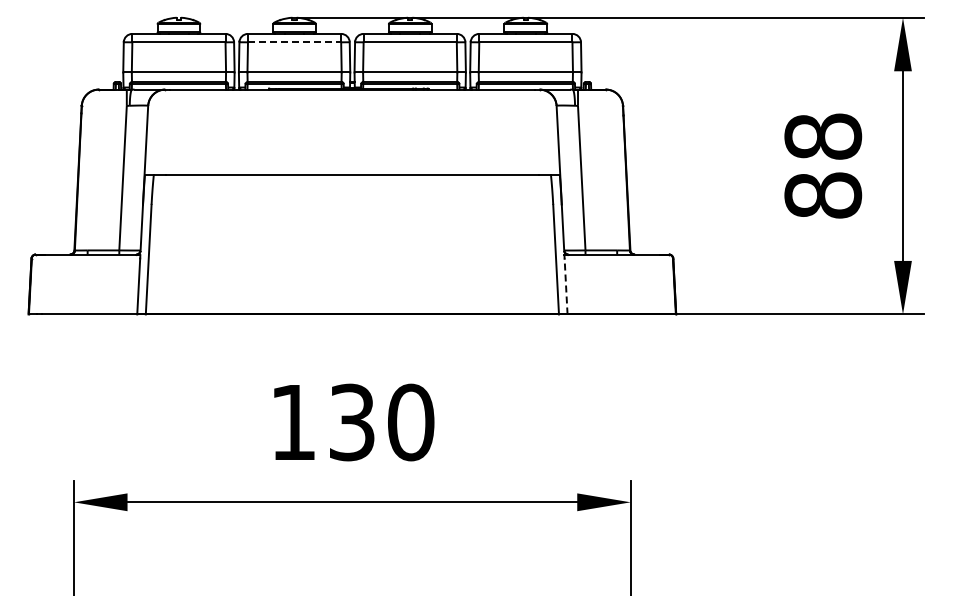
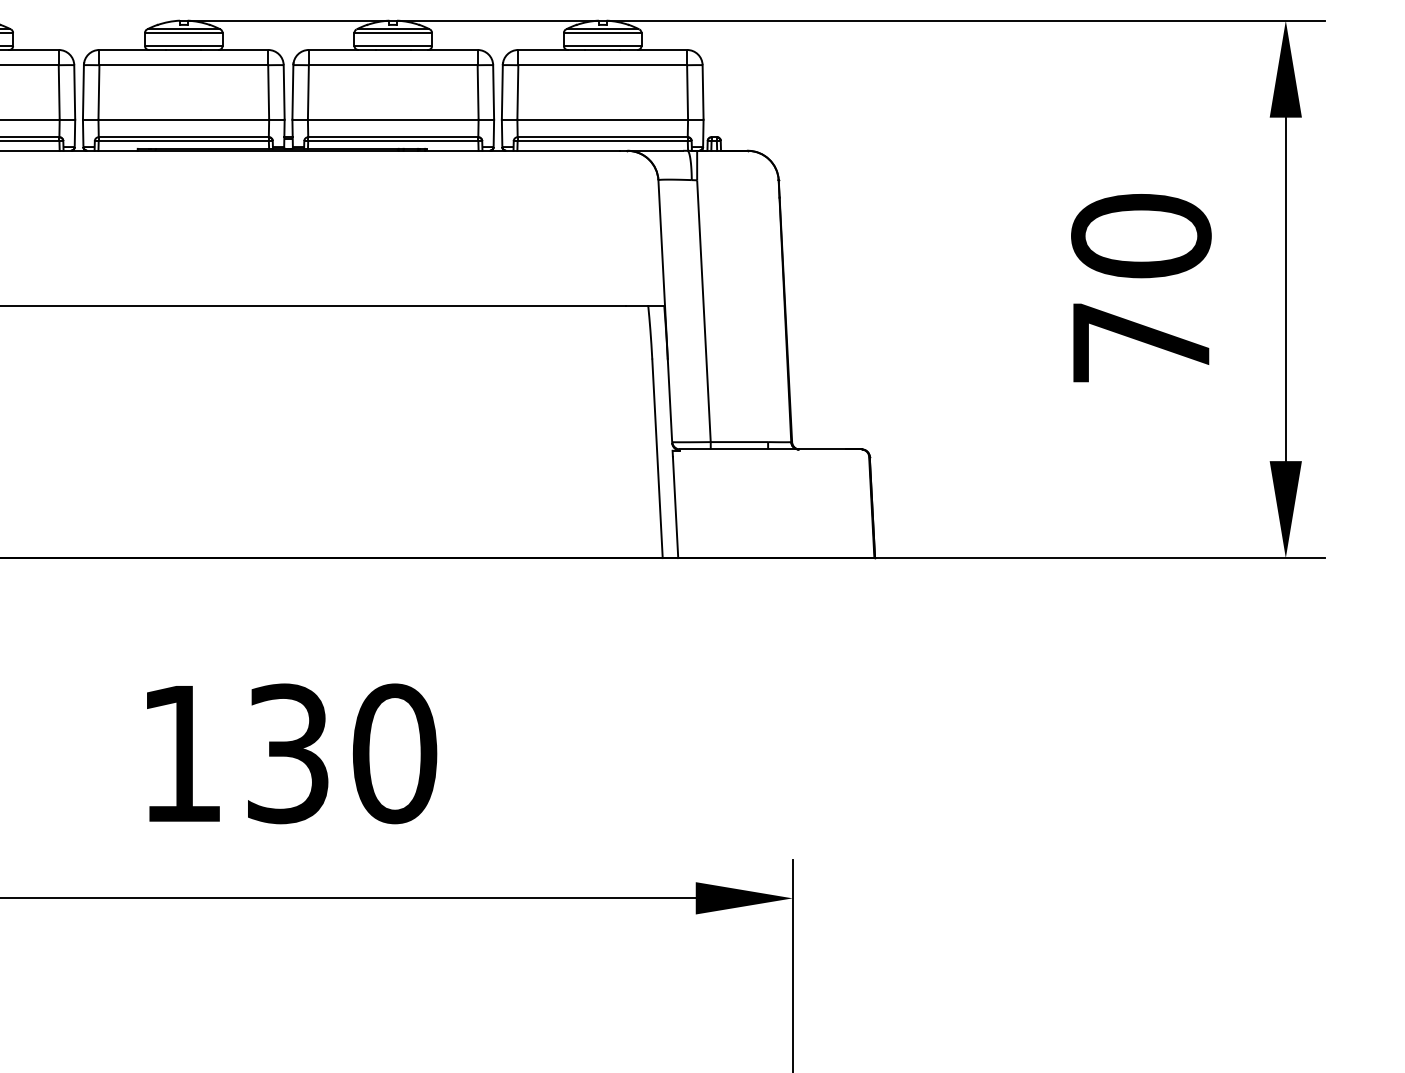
line: (294, 42) -> (183, 65), dashed -> solid
text: (823, 165) -> (1141, 288), 88 -> 70
line: (566, 286) -> (676, 507), dashed -> solid

